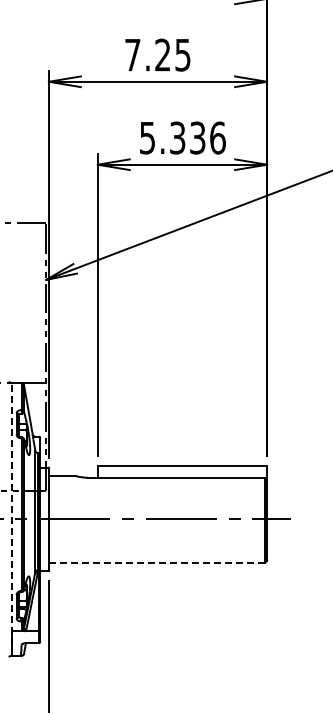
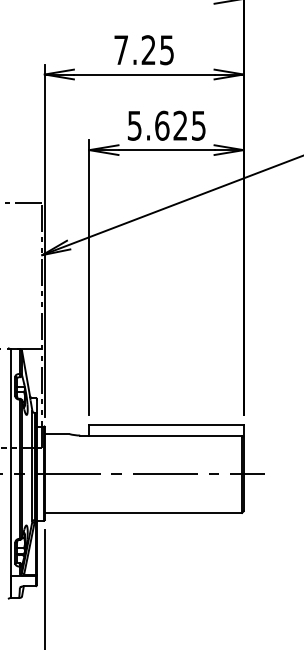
text: (197, 137) -> (180, 125), 5.336 -> 5.625
line: (11, 518) -> (10, 472), dashed -> solid
line: (157, 562) -> (143, 512), dashed -> solid

